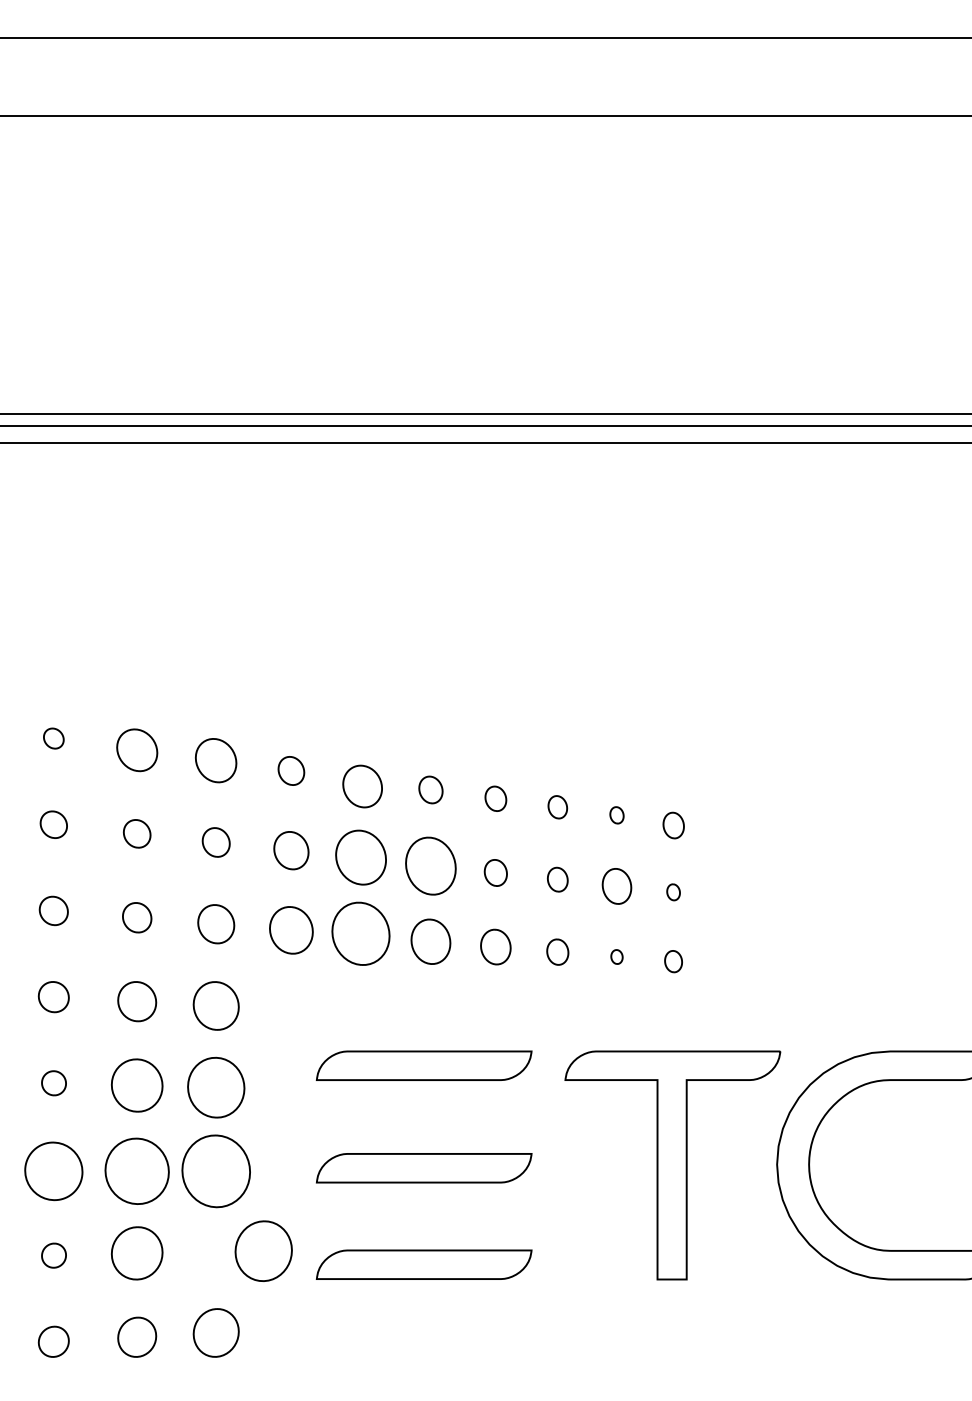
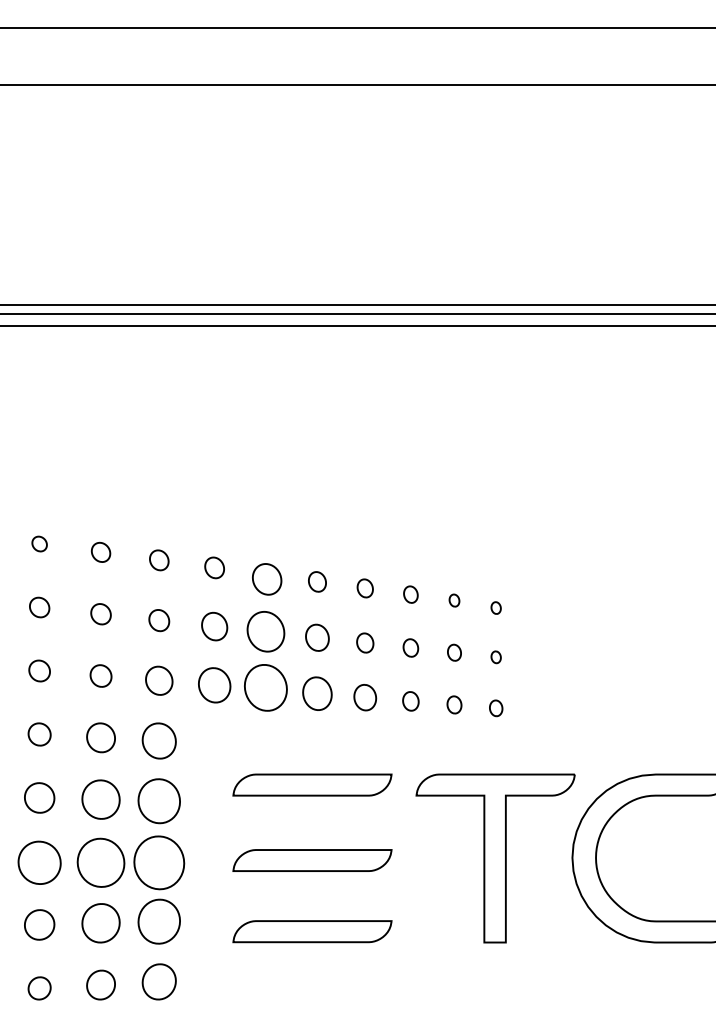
part: (136, 748) -> (100, 551), size x0.62
part: (216, 760) -> (159, 560), size x0.62
part: (672, 824) -> (495, 607), size x0.62
part: (431, 865) -> (317, 637), size x0.62
part: (616, 885) -> (454, 652), size x0.62
part: (616, 956) -> (454, 704), size x1.67
part: (53, 1082) -> (39, 797), size x1.67
part: (262, 1250) -> (158, 921), moved
part: (53, 1255) -> (39, 924), size x1.67

